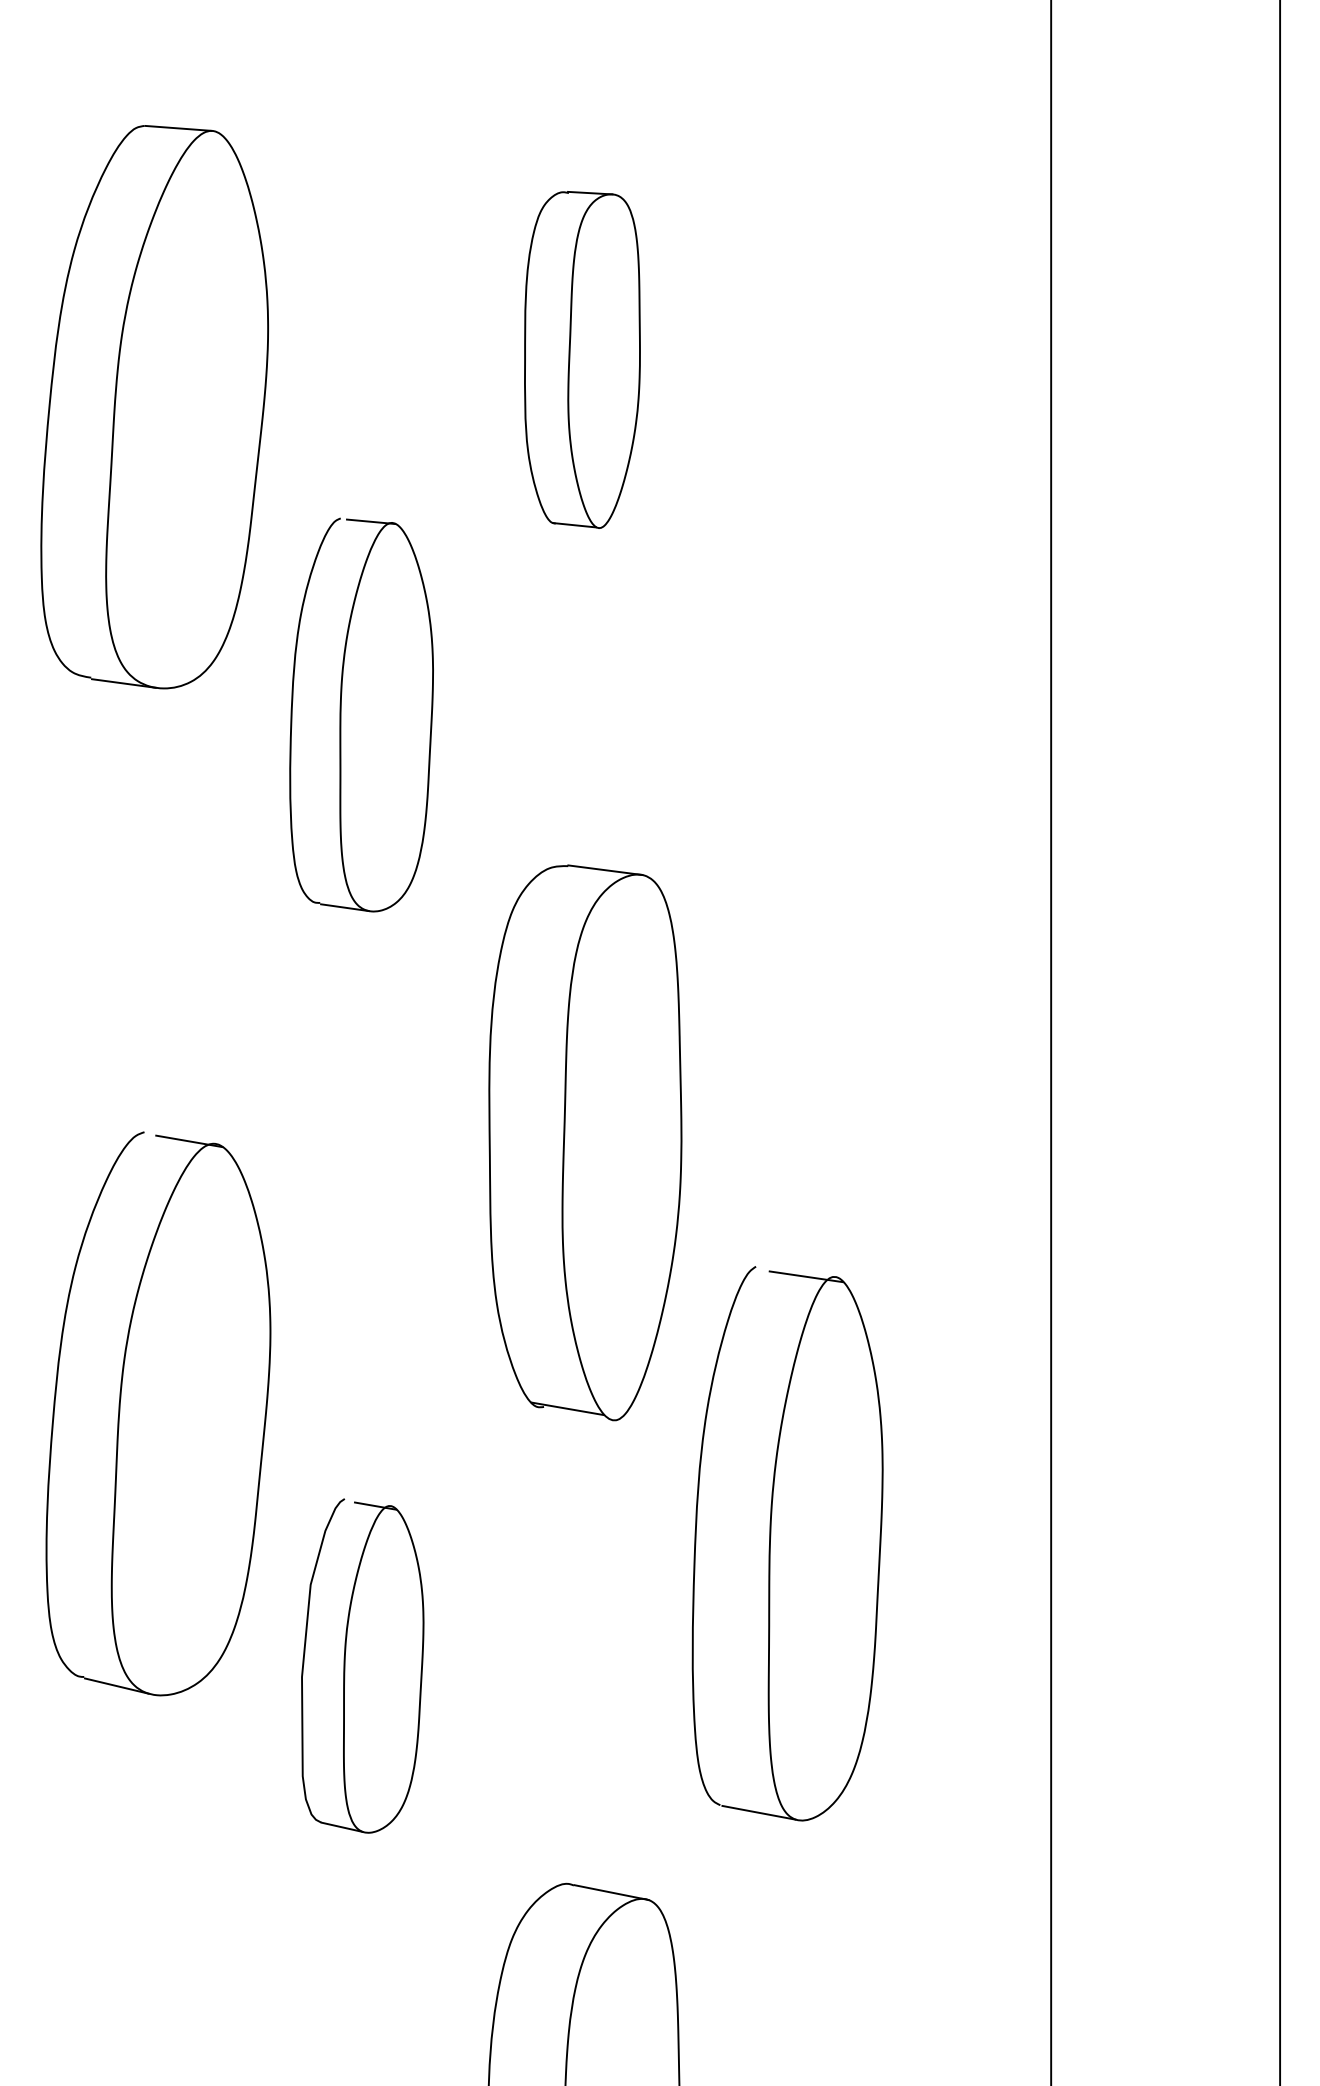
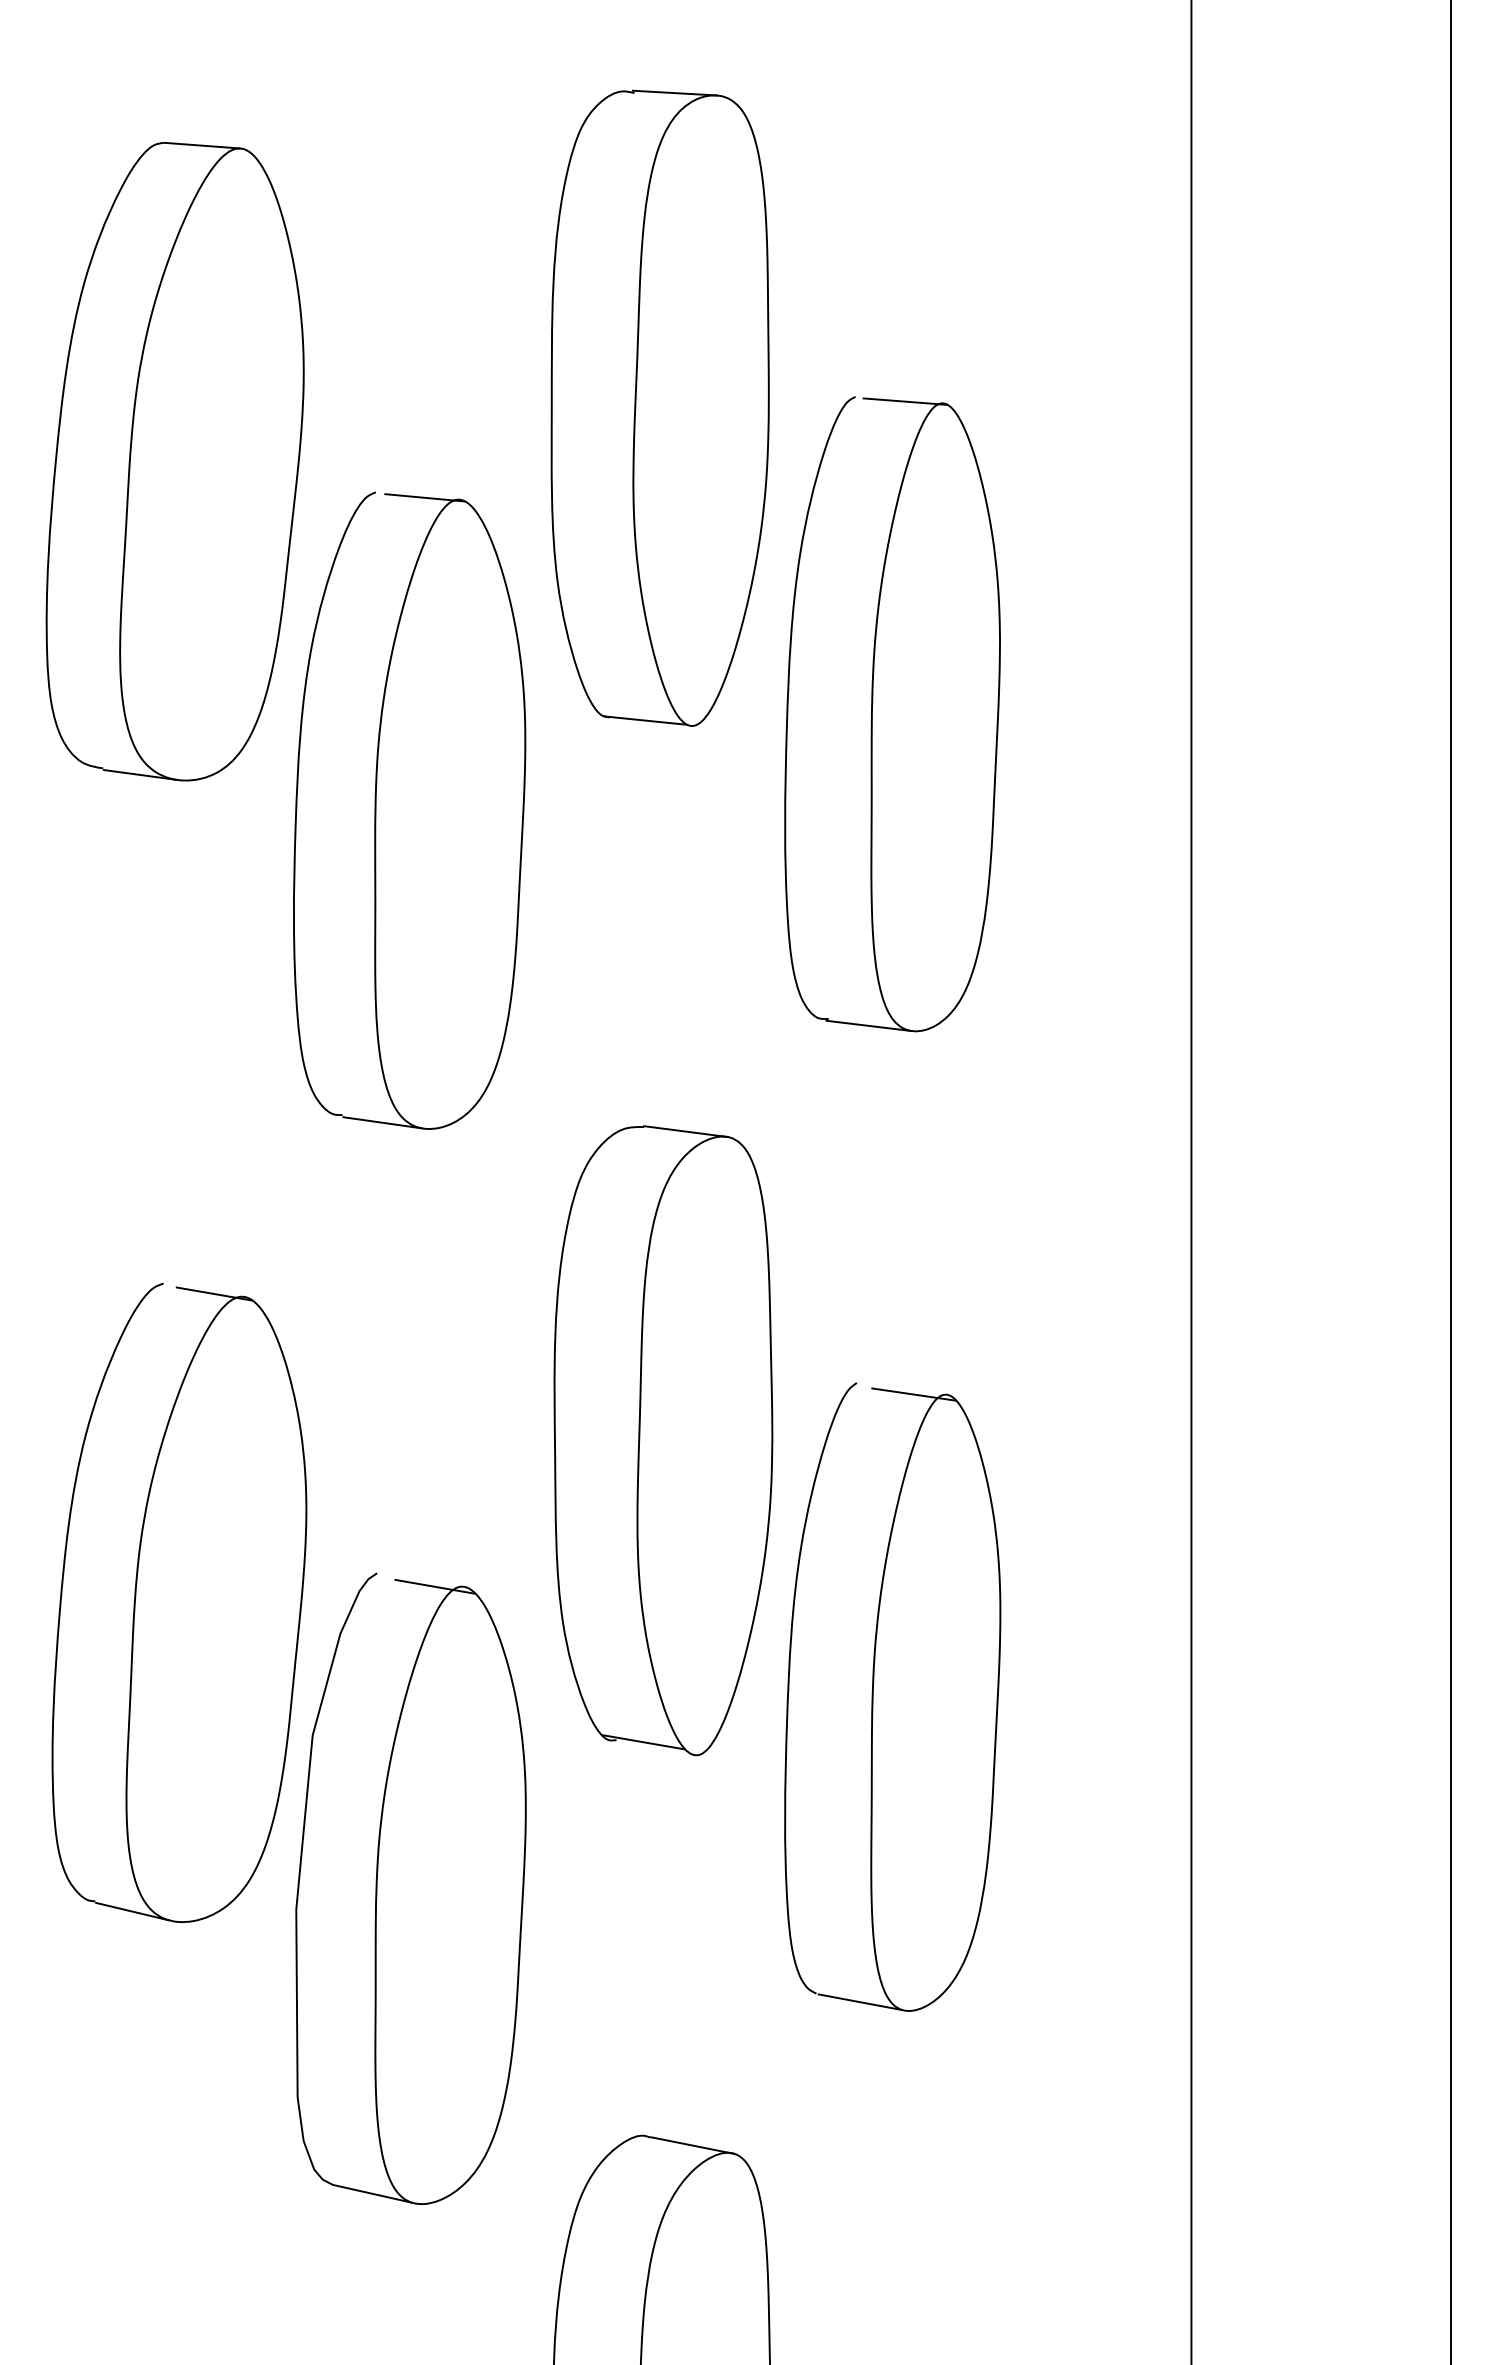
part: (581, 359) -> (659, 407), size x1.67
part: (787, 630) -> (892, 714), added
part: (361, 714) -> (409, 810), size x1.43
part: (585, 1142) -> (663, 1440), moved
part: (787, 1543) -> (892, 1696), moved
part: (362, 1665) -> (410, 1888), size x1.67

